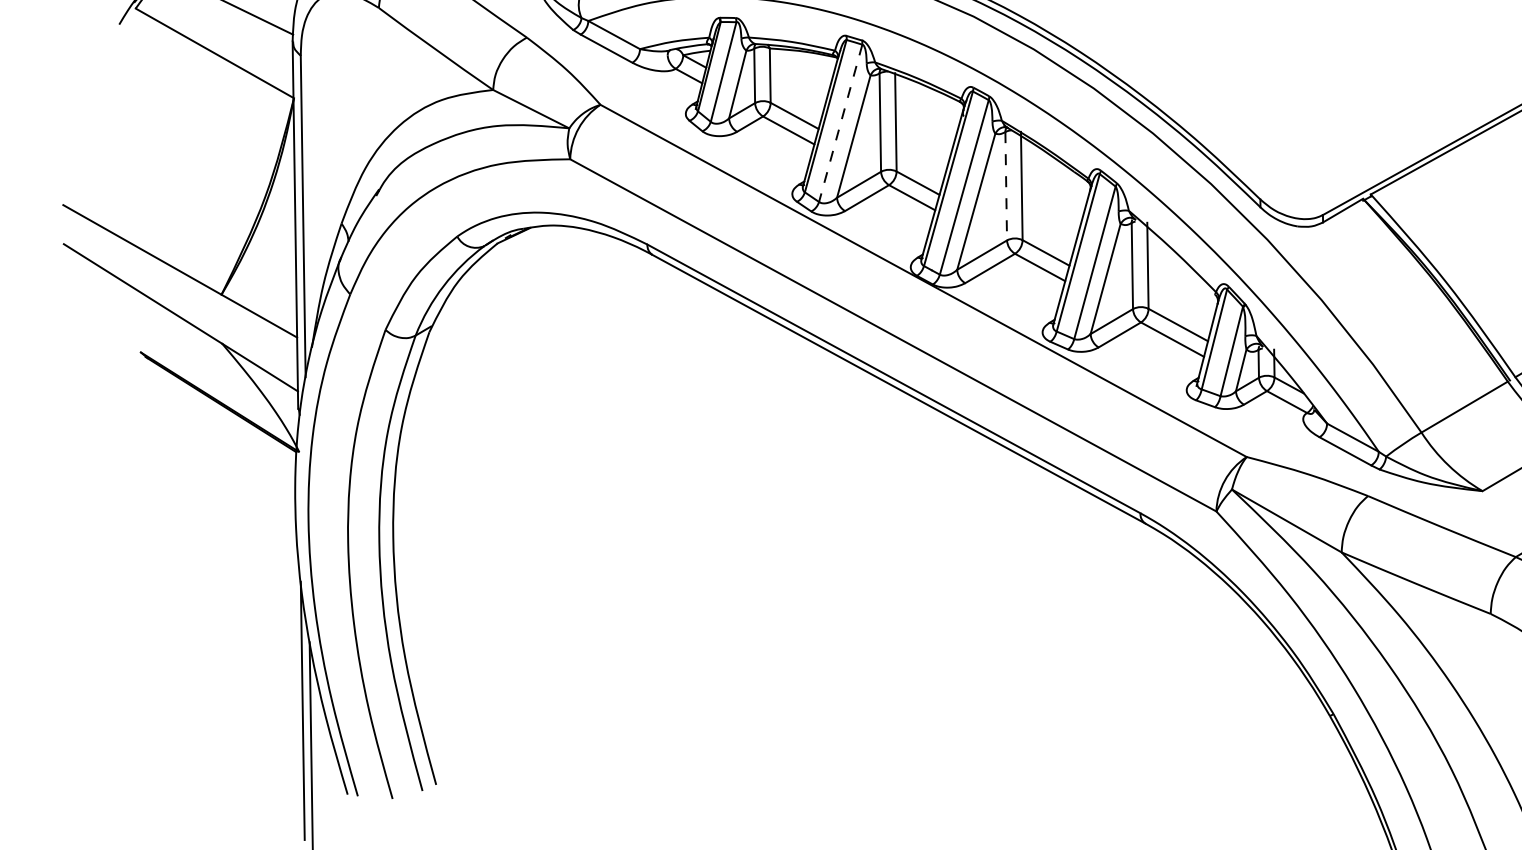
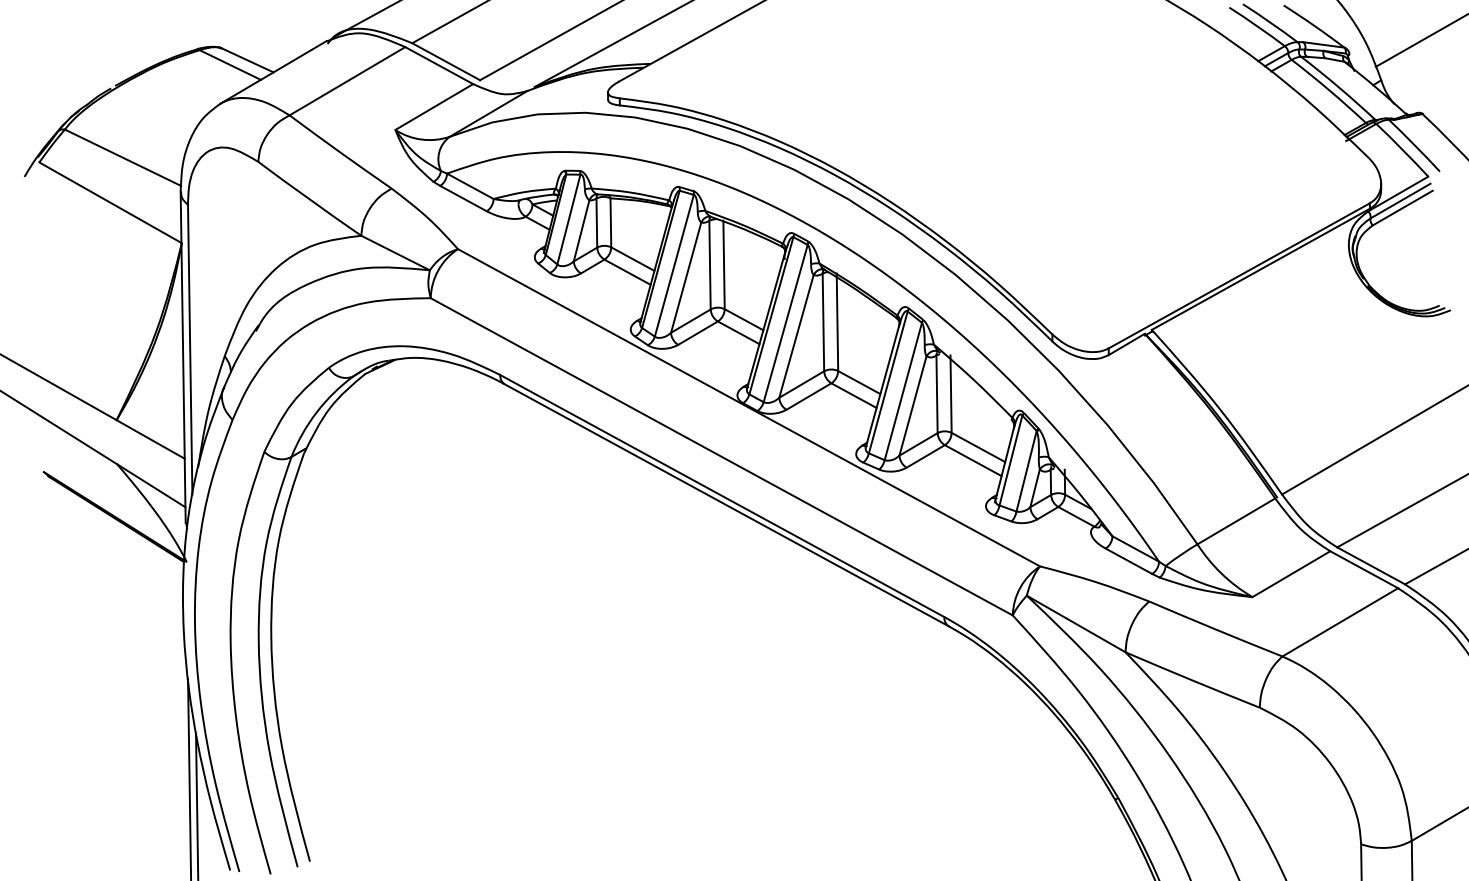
line: (840, 124) -> (674, 266), dashed -> solid
line: (1006, 186) -> (823, 322), dashed -> solid

